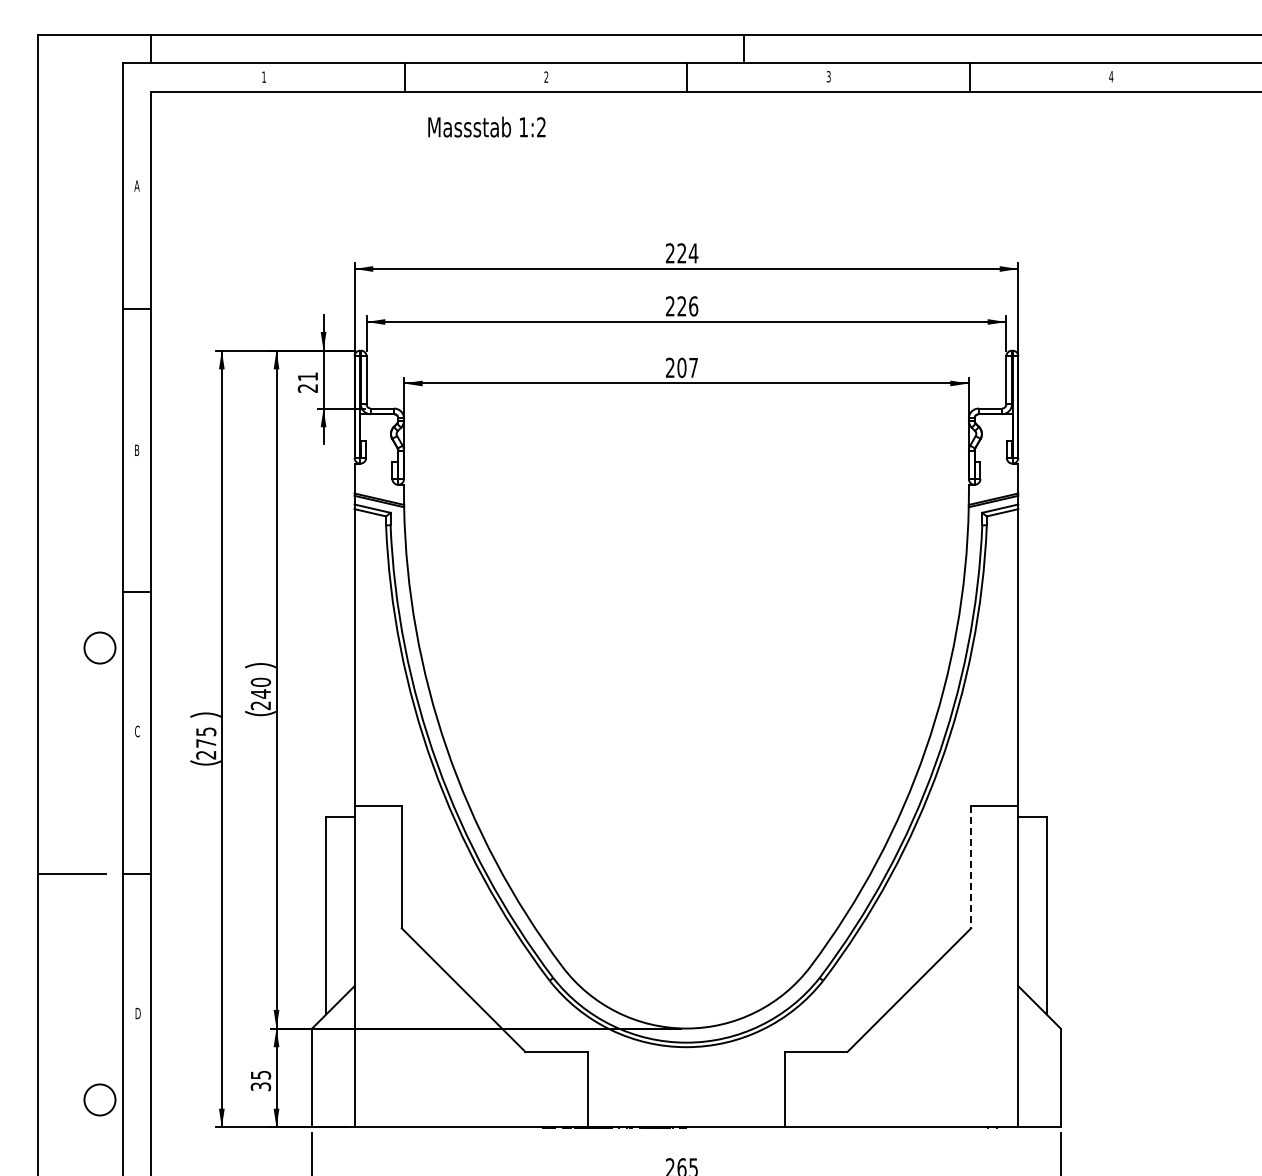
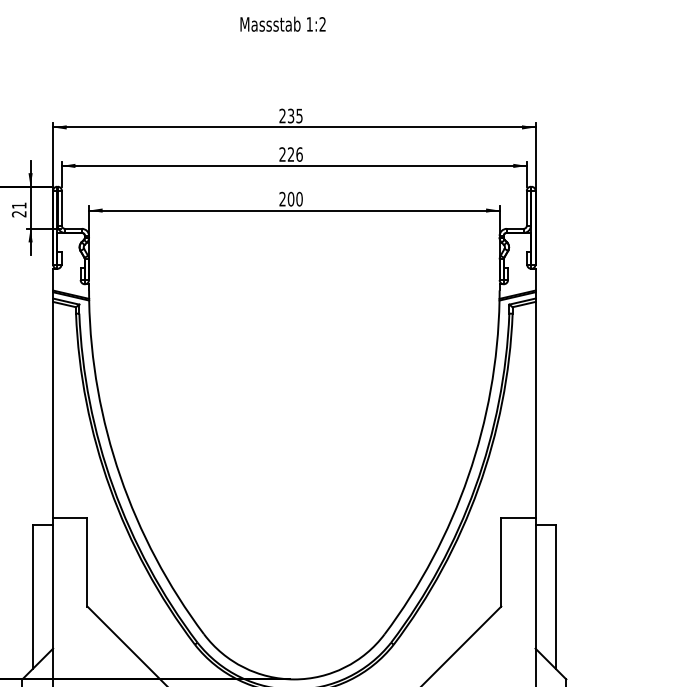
text: (486, 126) -> (282, 23), moved
text: (687, 253) -> (295, 116), 224 -> 235
text: (693, 367) -> (299, 198), 207 -> 200
line: (971, 867) -> (501, 562), dashed -> solid

